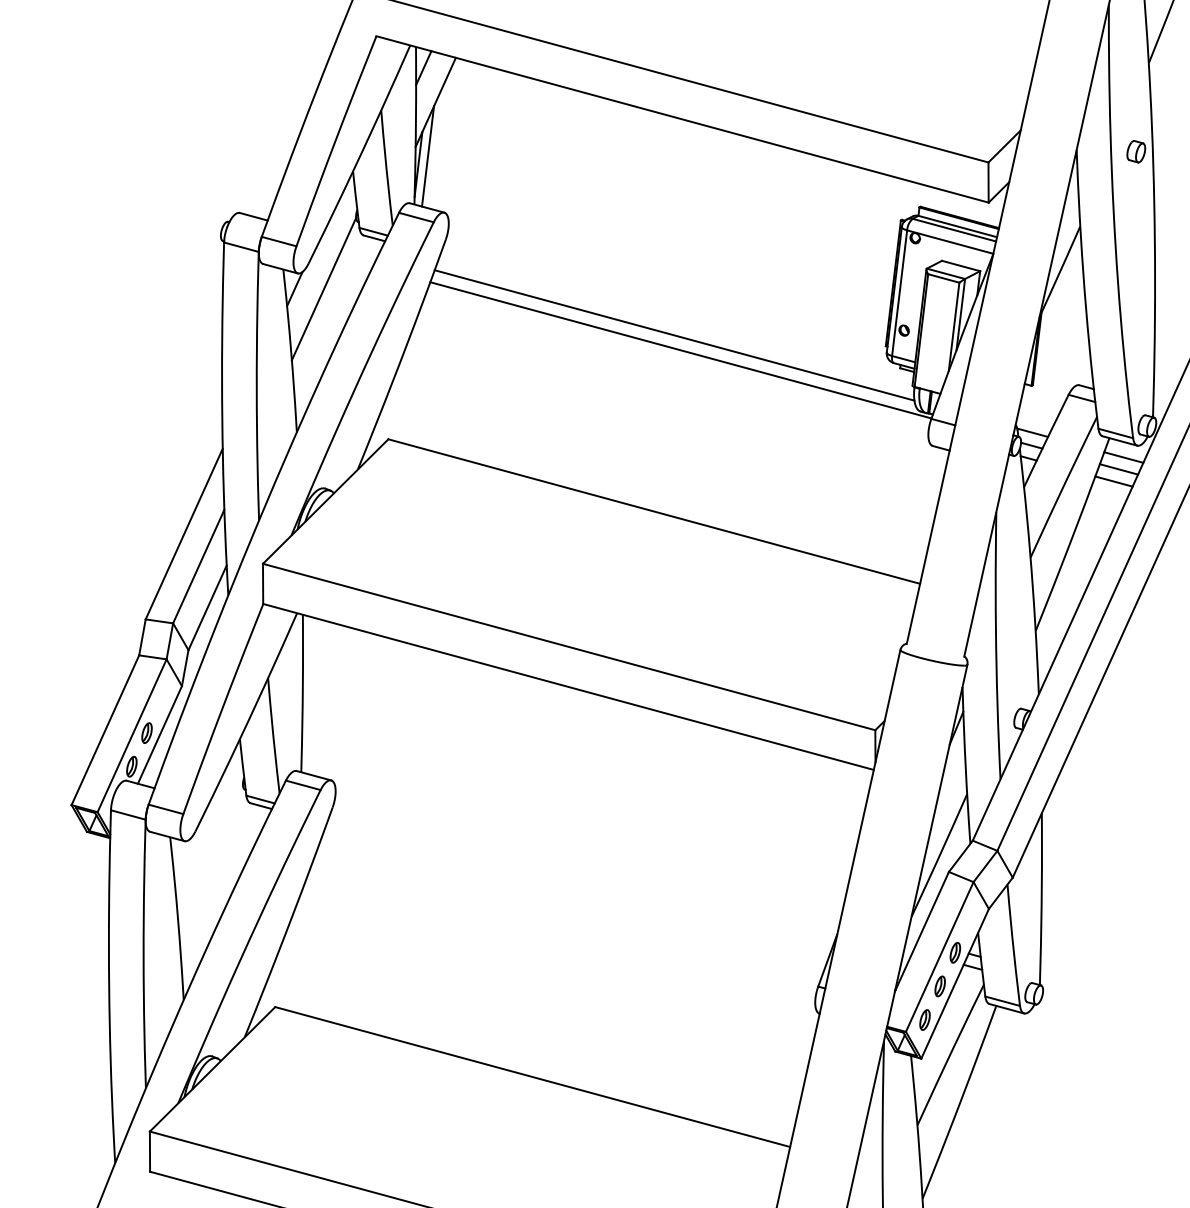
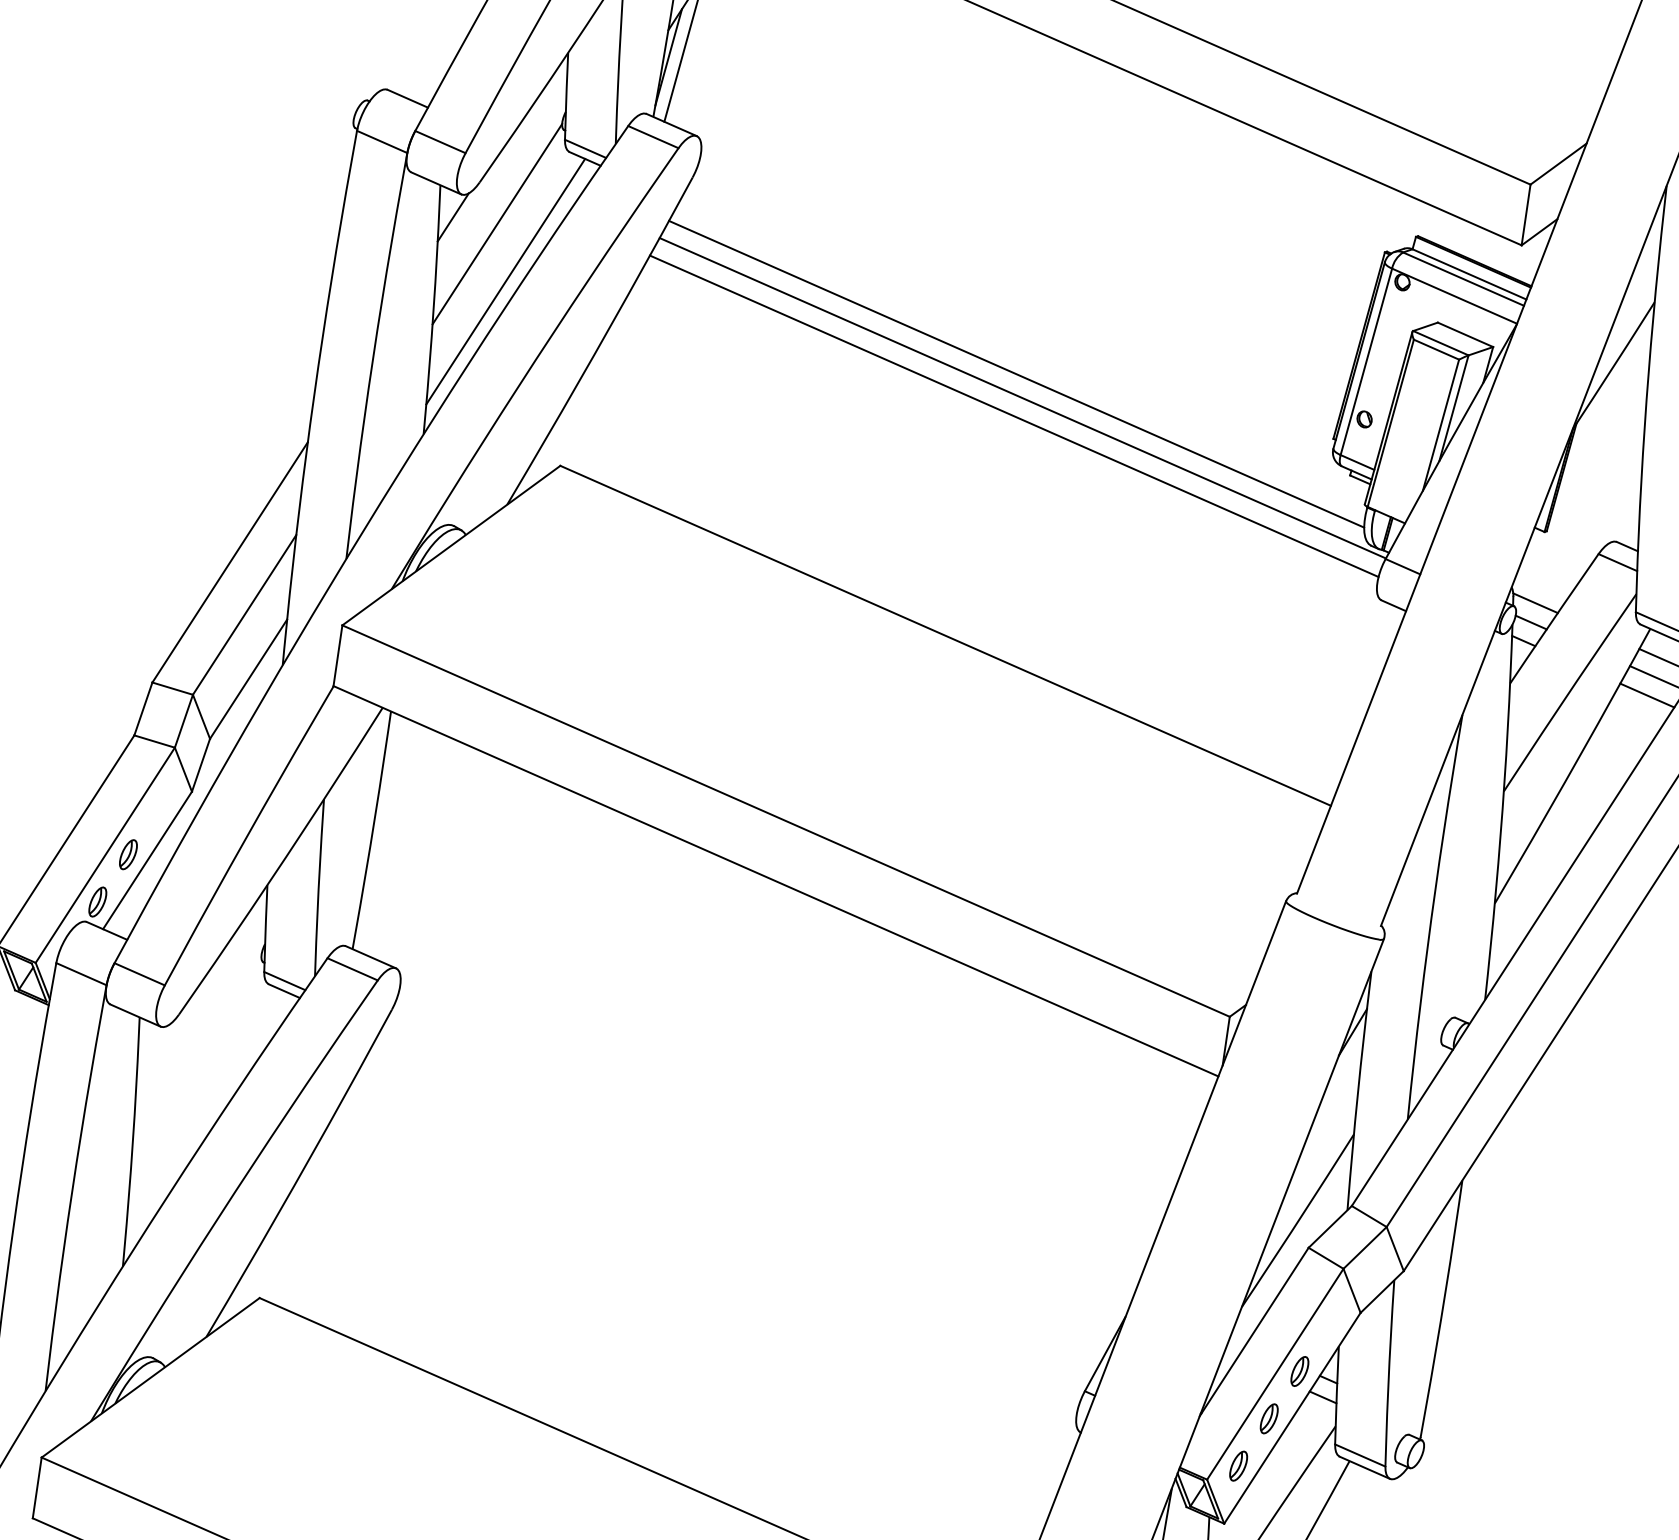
line: (334, 325) -> (504, 281), added
line: (676, 362) -> (1013, 415), added

